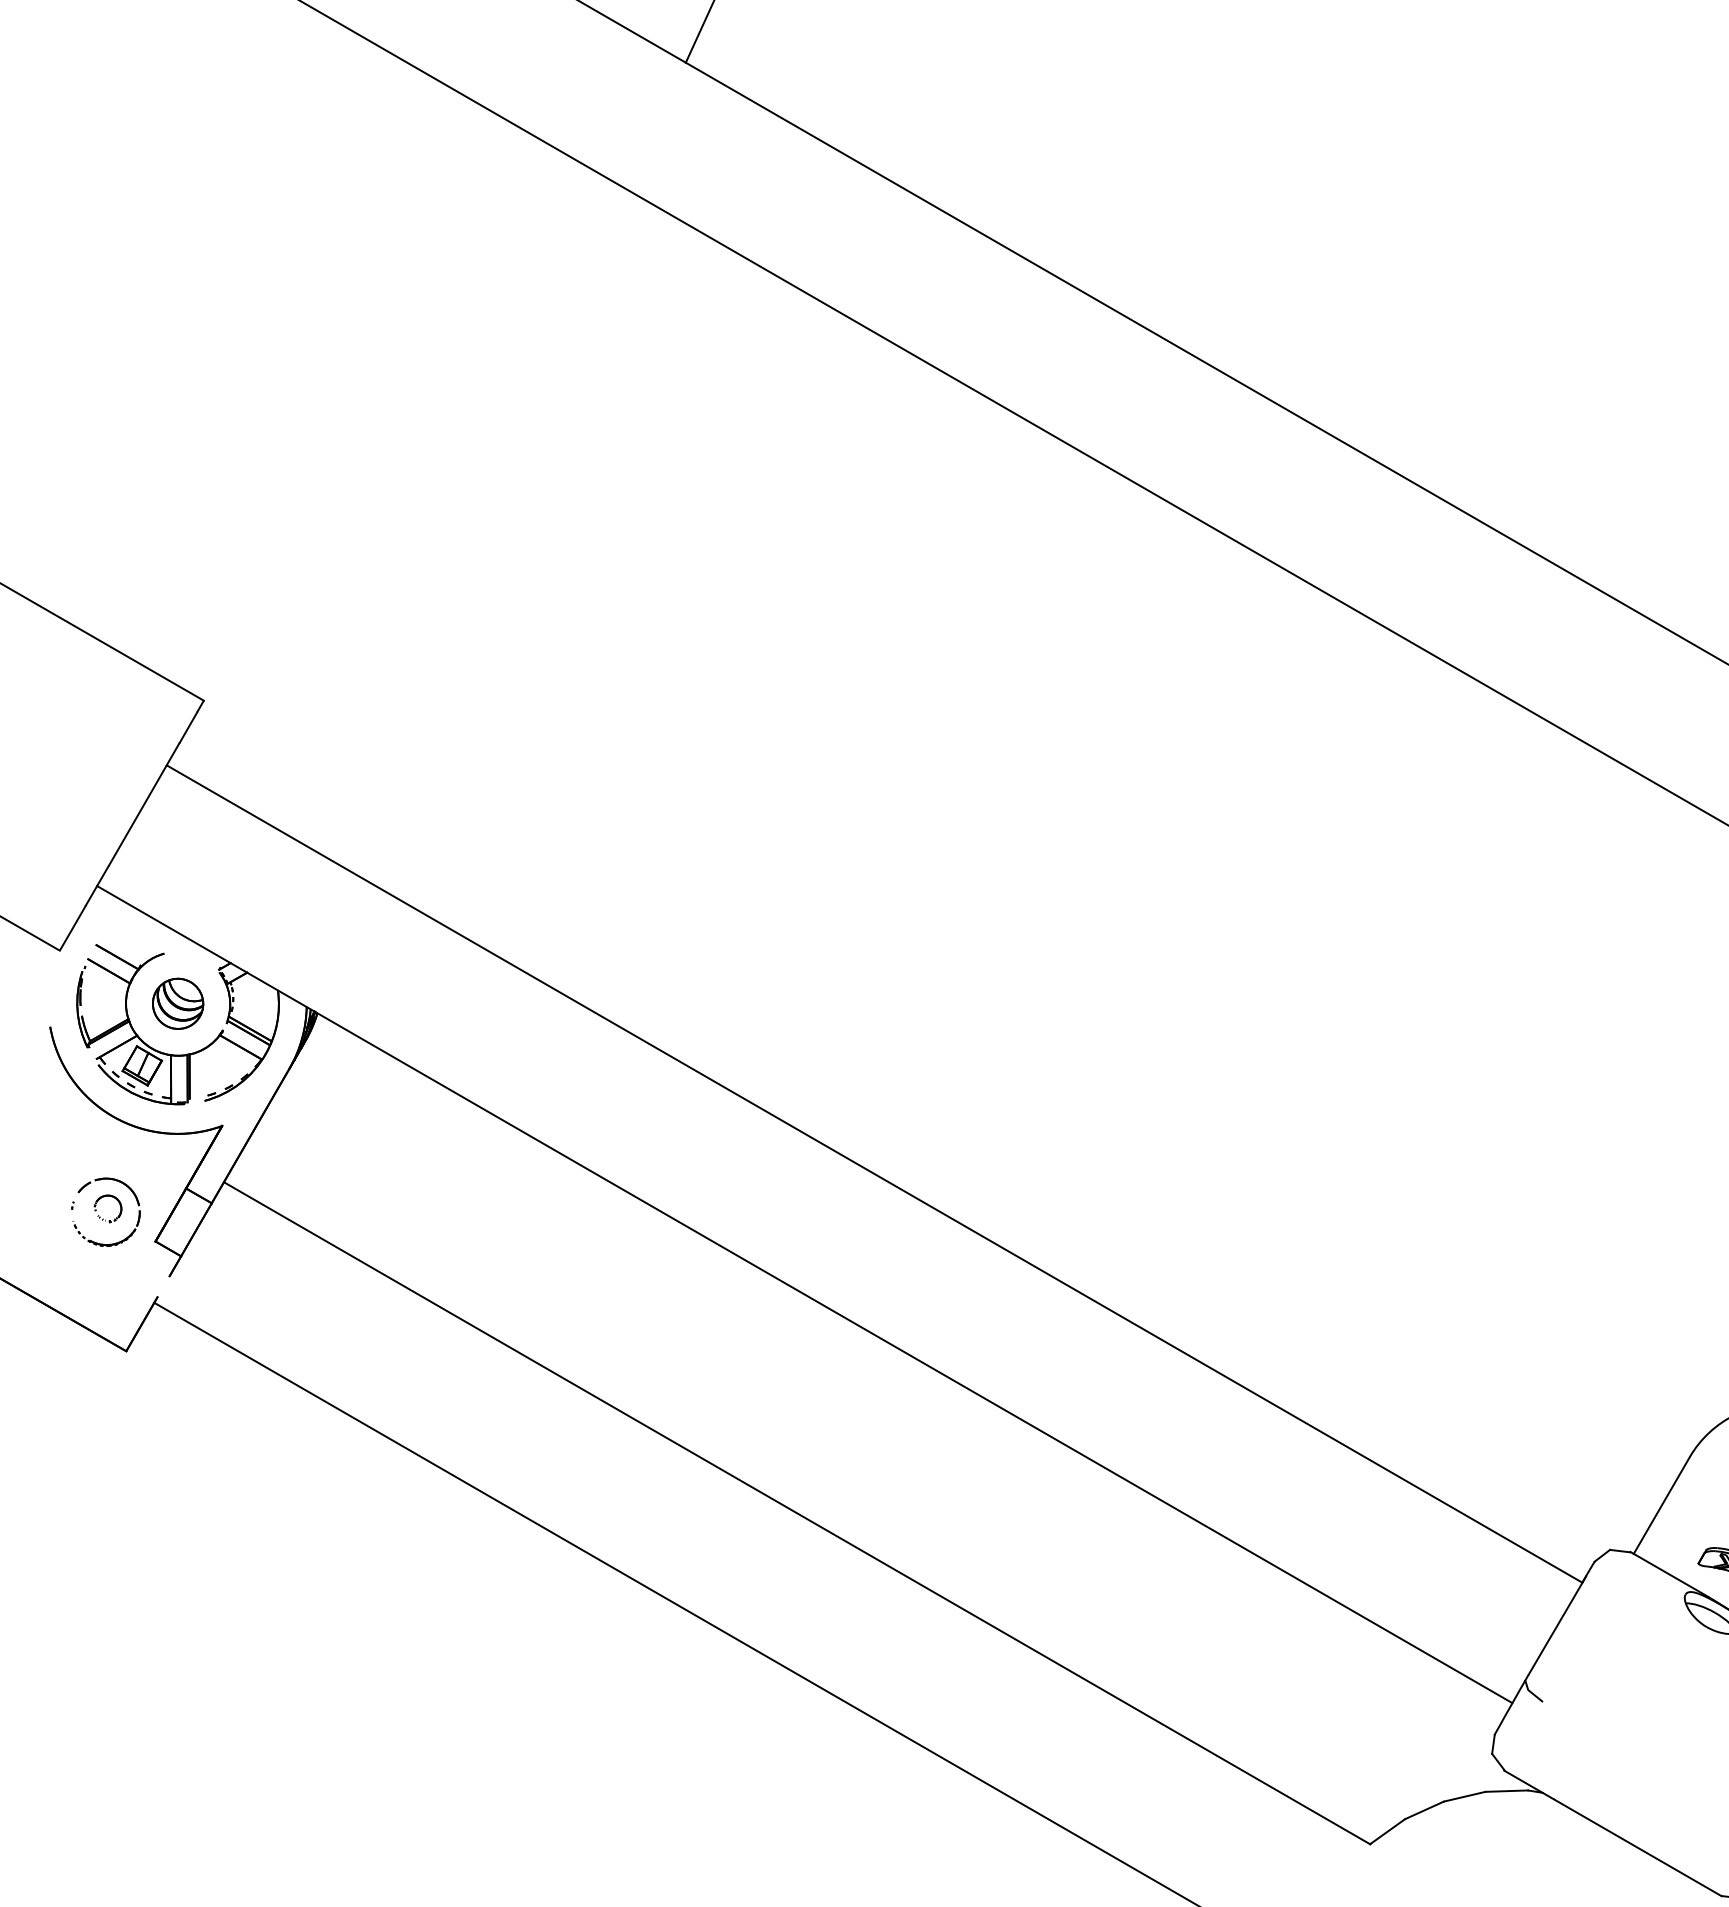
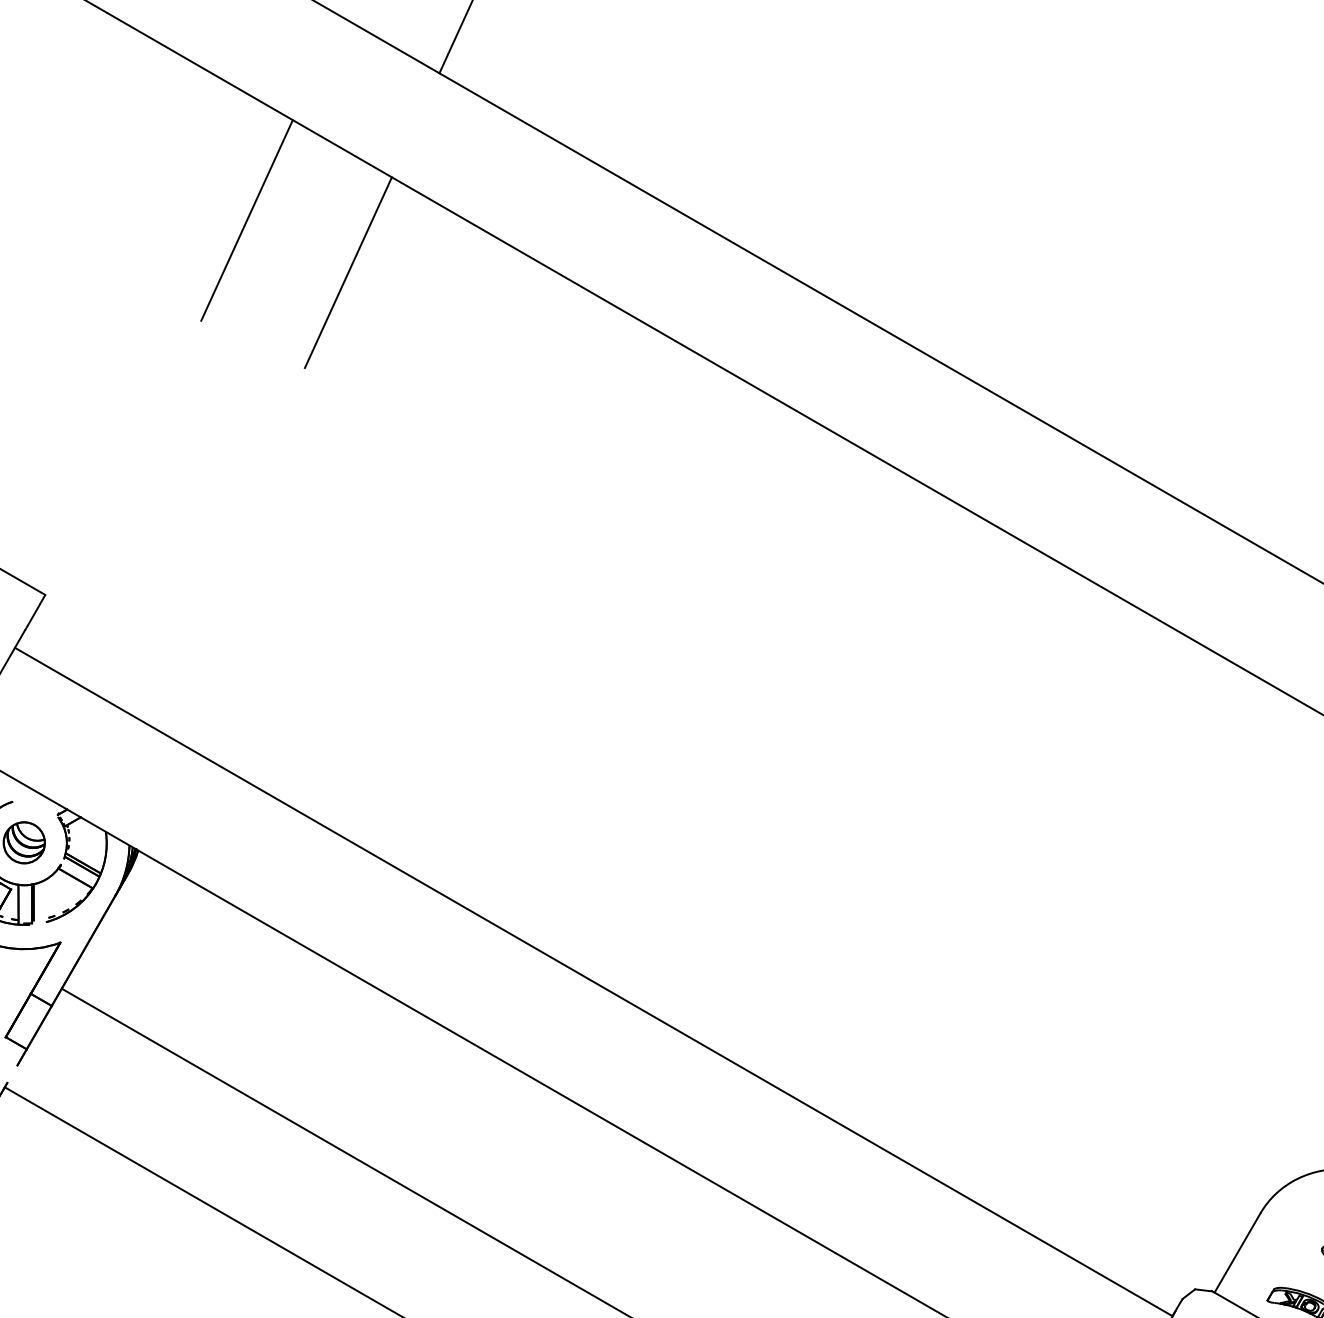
line: (450, 242) -> (247, 220), added
line: (574, 306) -> (348, 272), added

